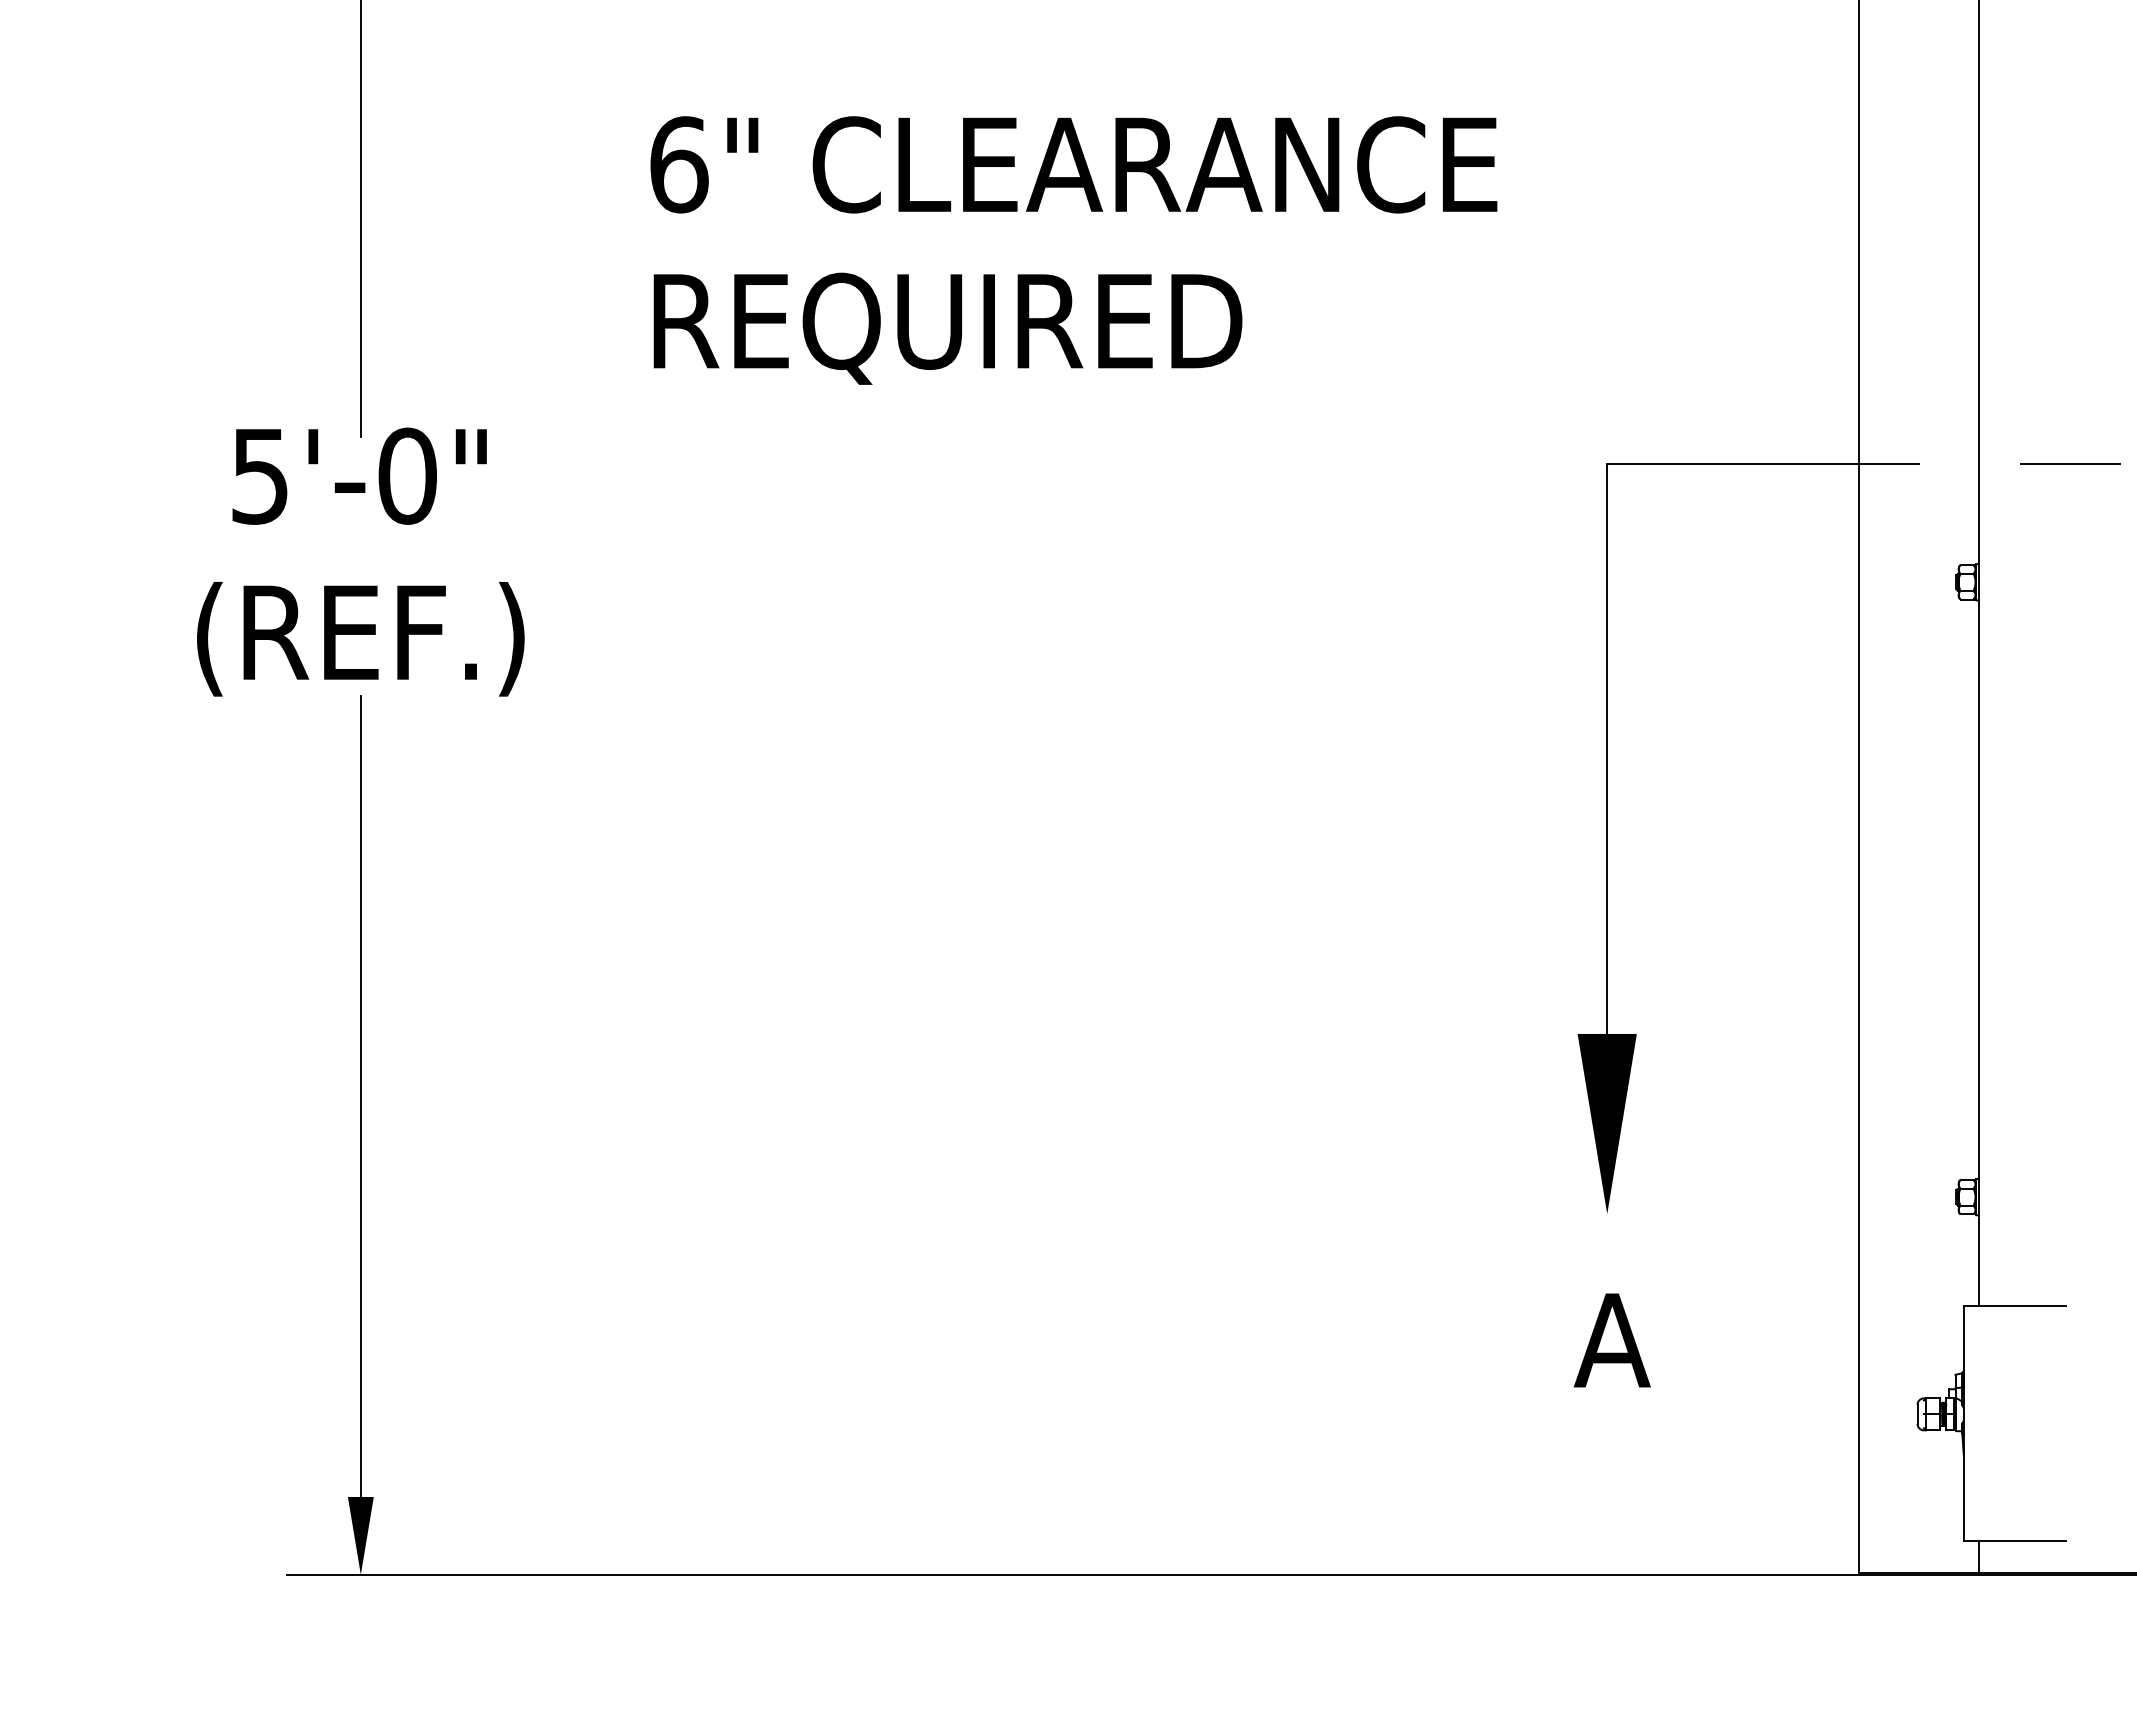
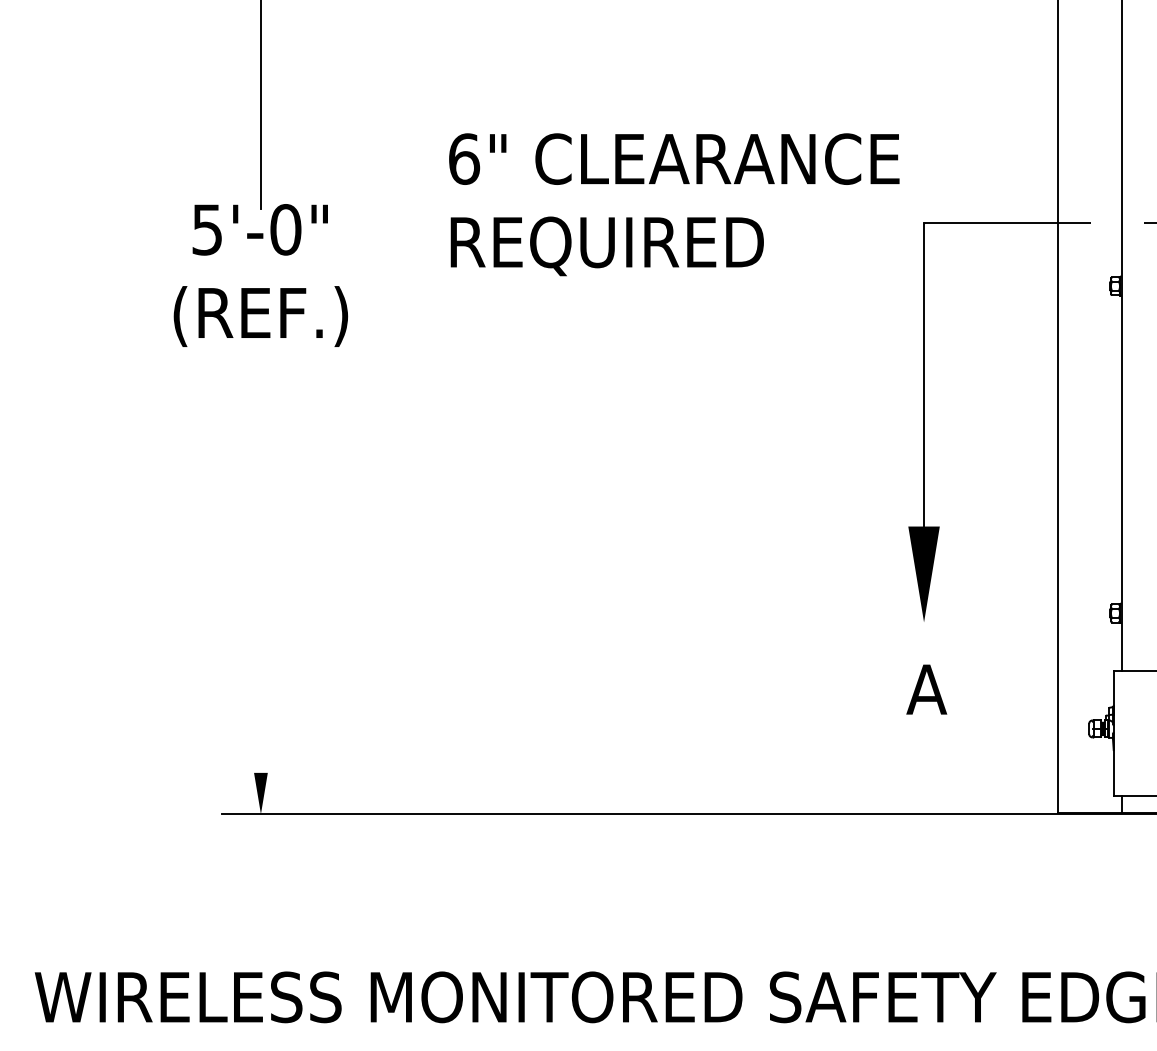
text: (1074, 250) -> (674, 204), moved
line: (360, 1095) -> (260, 559), removed

